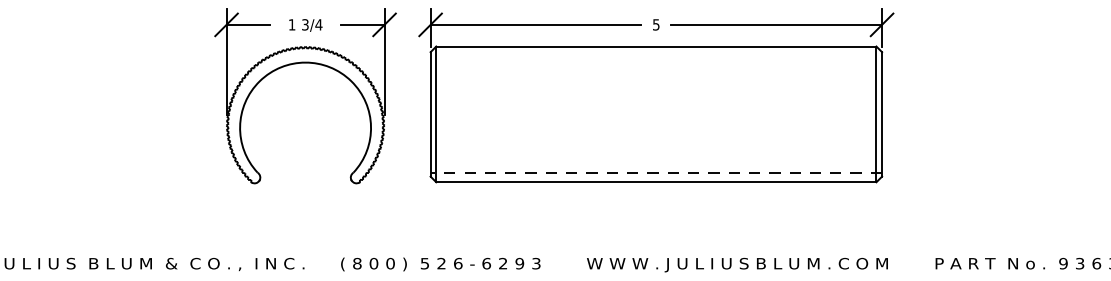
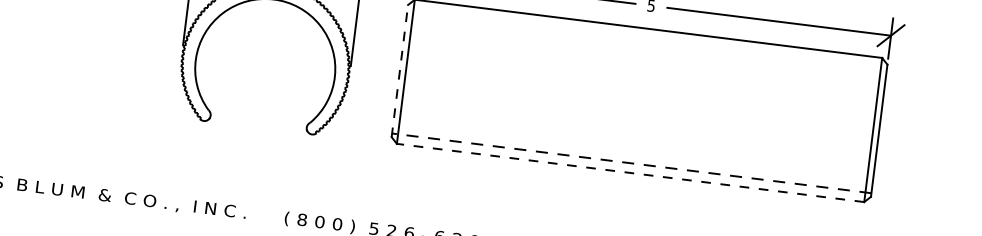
line: (430, 113) -> (399, 70), solid -> dashed
line: (655, 182) -> (629, 173), solid -> dashed

